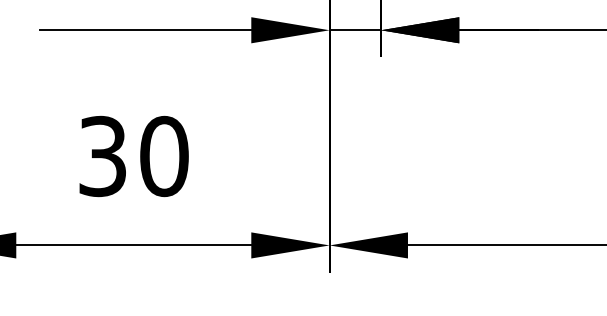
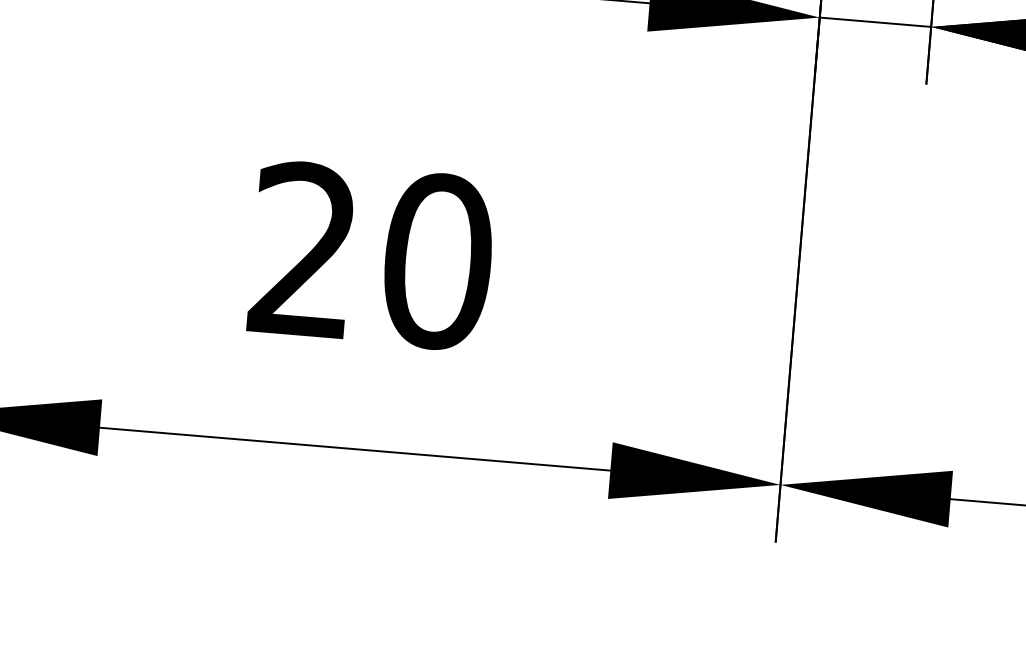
text: (102, 156) -> (303, 250), 30 -> 20

